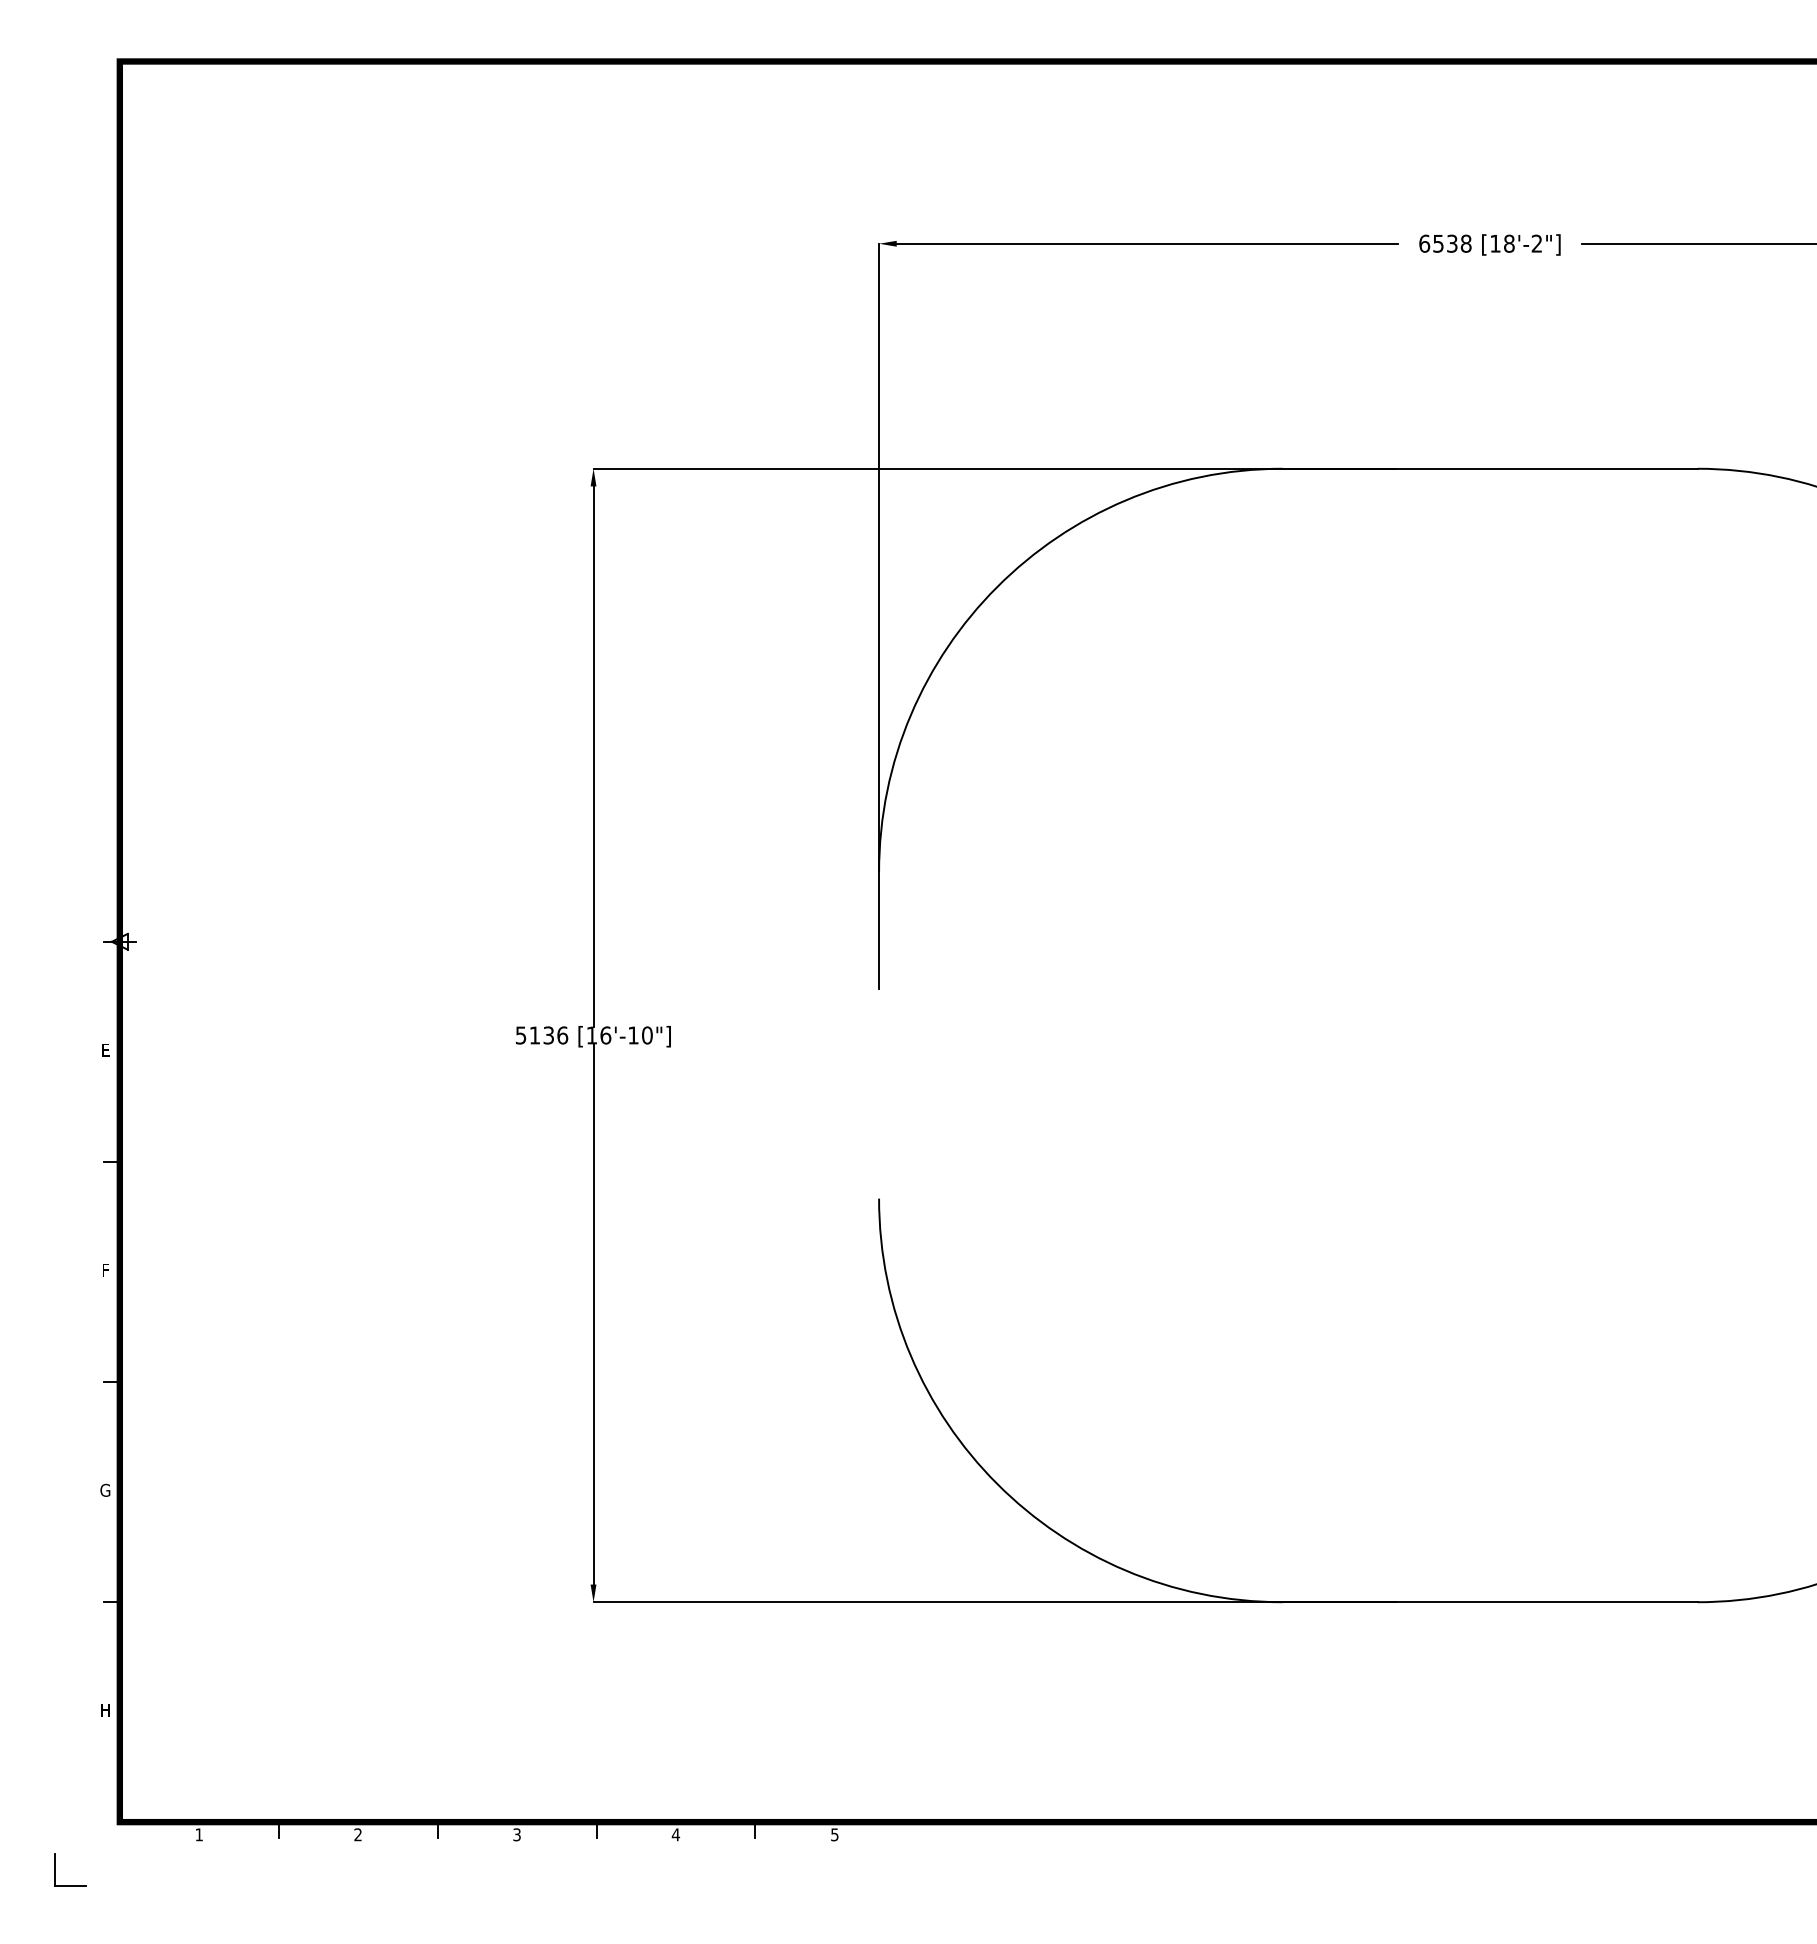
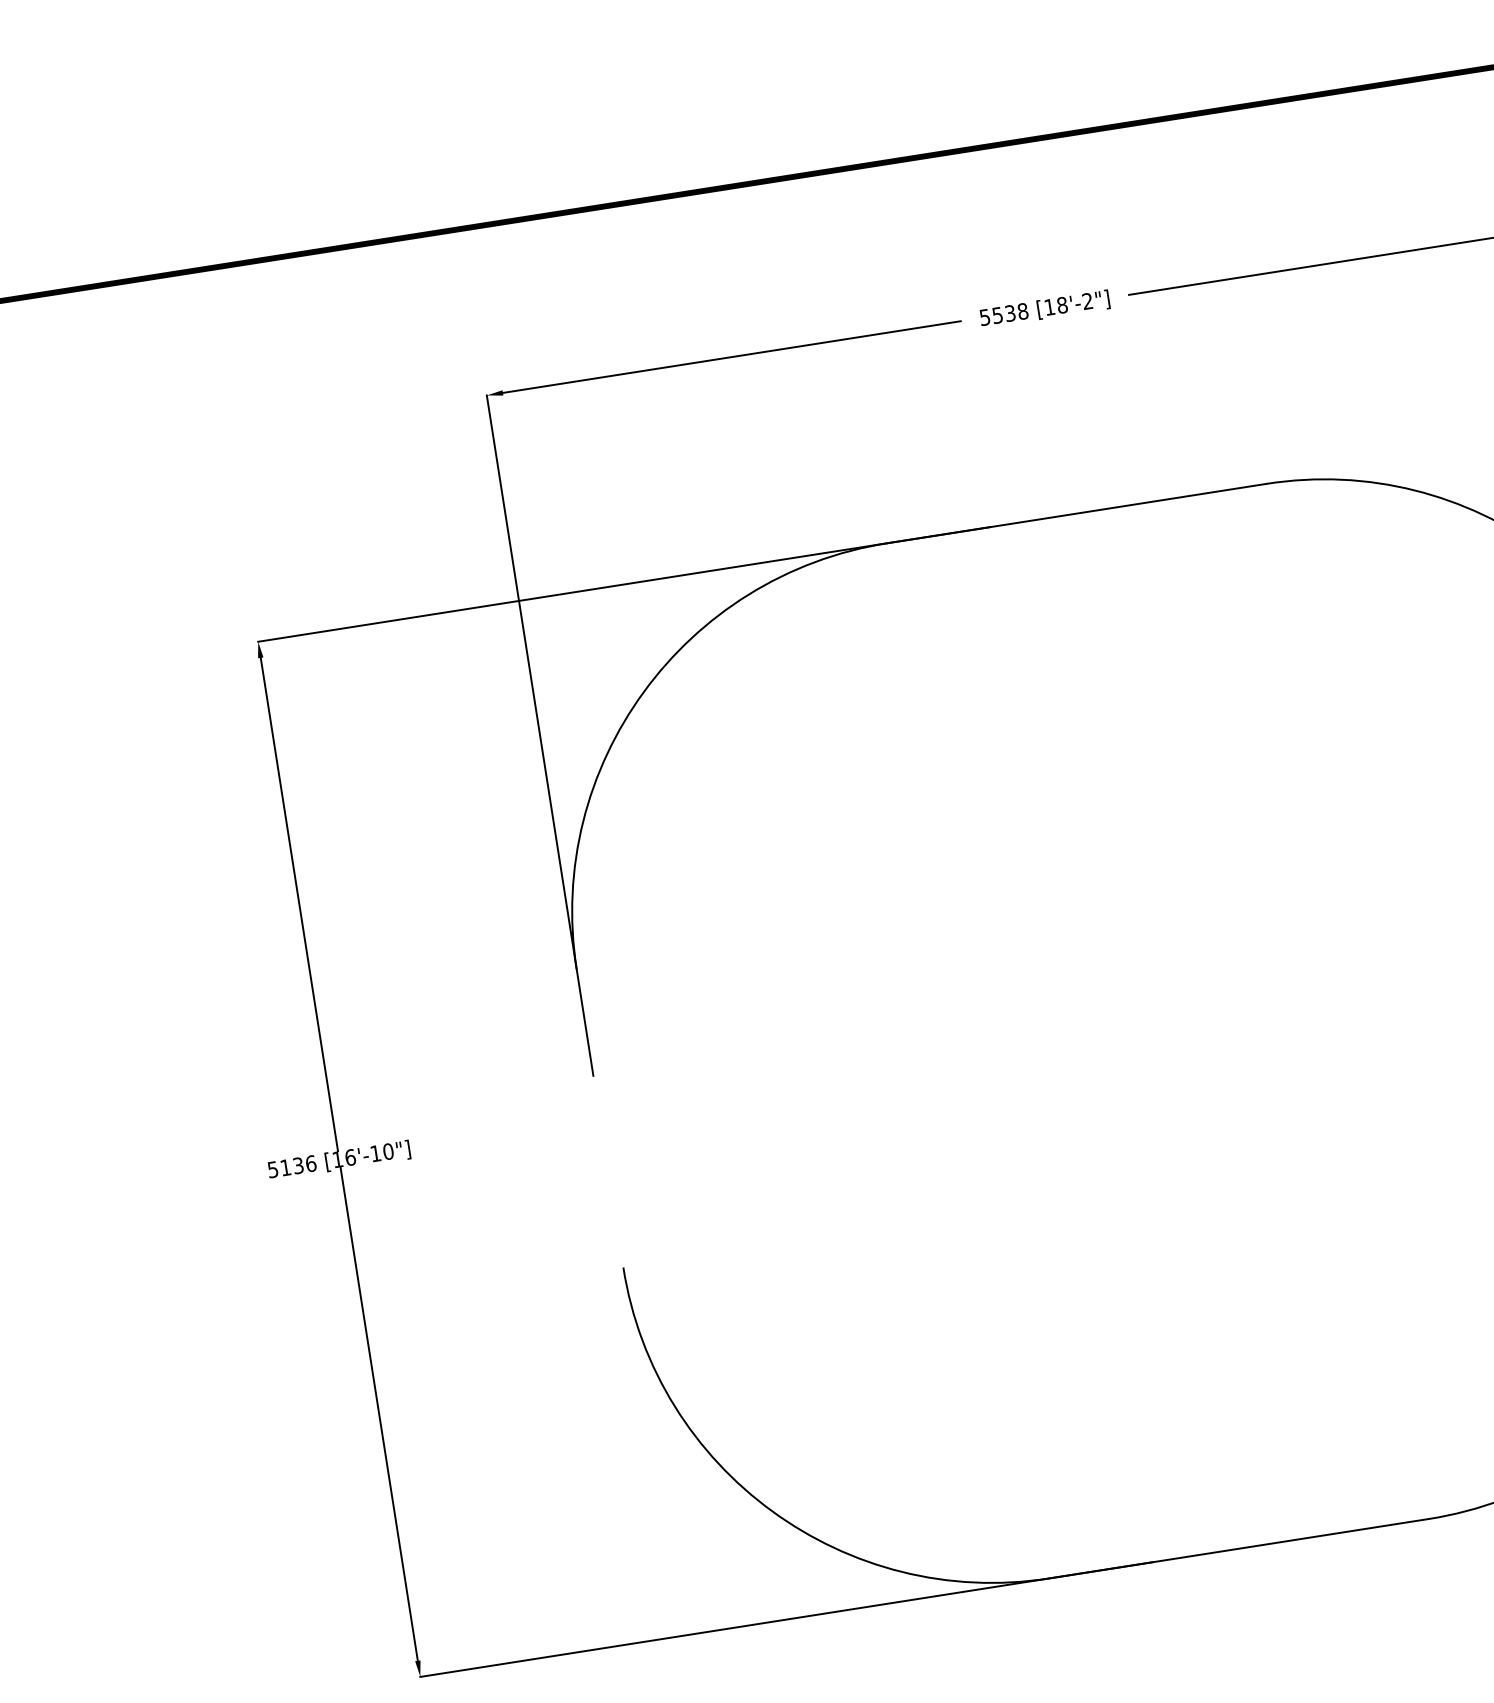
text: (1424, 243) -> (984, 317), 6538 -> 5538

